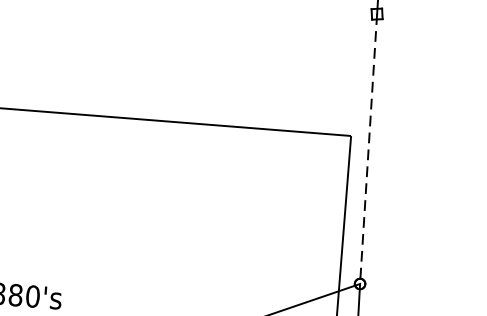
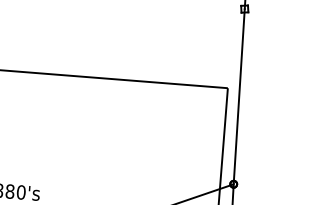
line: (369, 148) -> (239, 96), dashed -> solid

